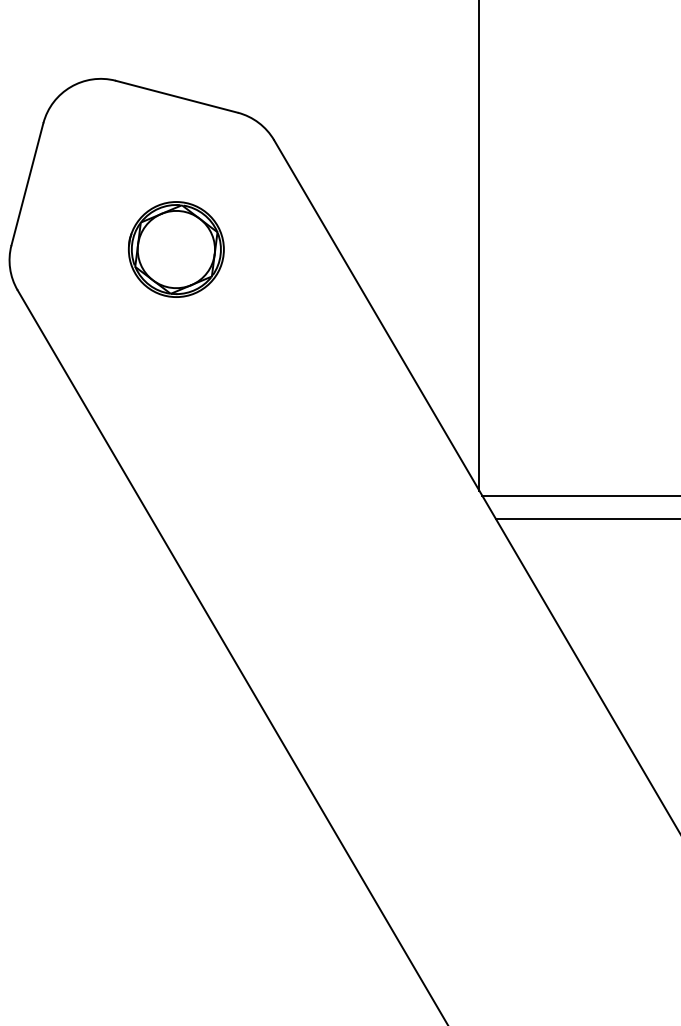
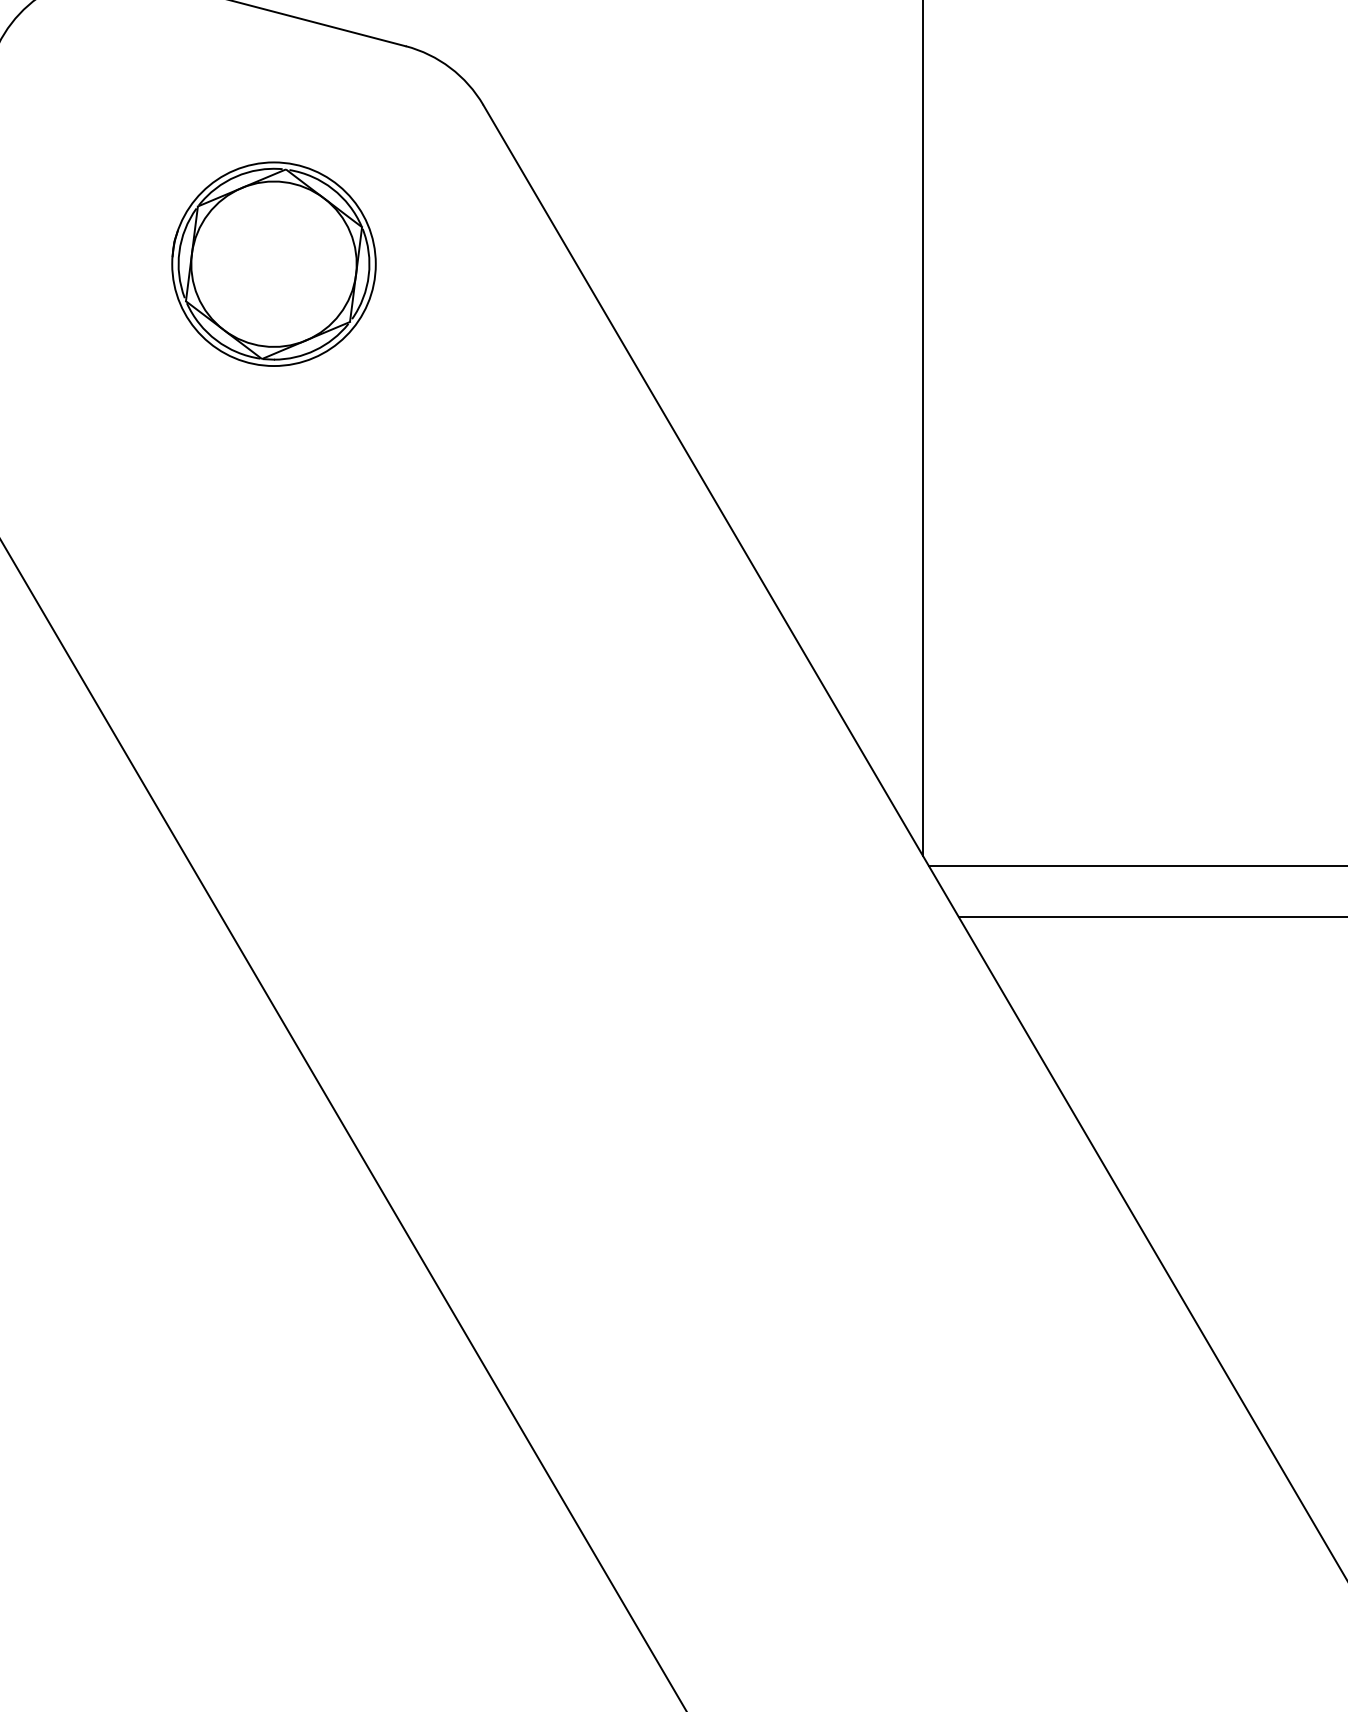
part: (176, 249) -> (274, 264), moved

